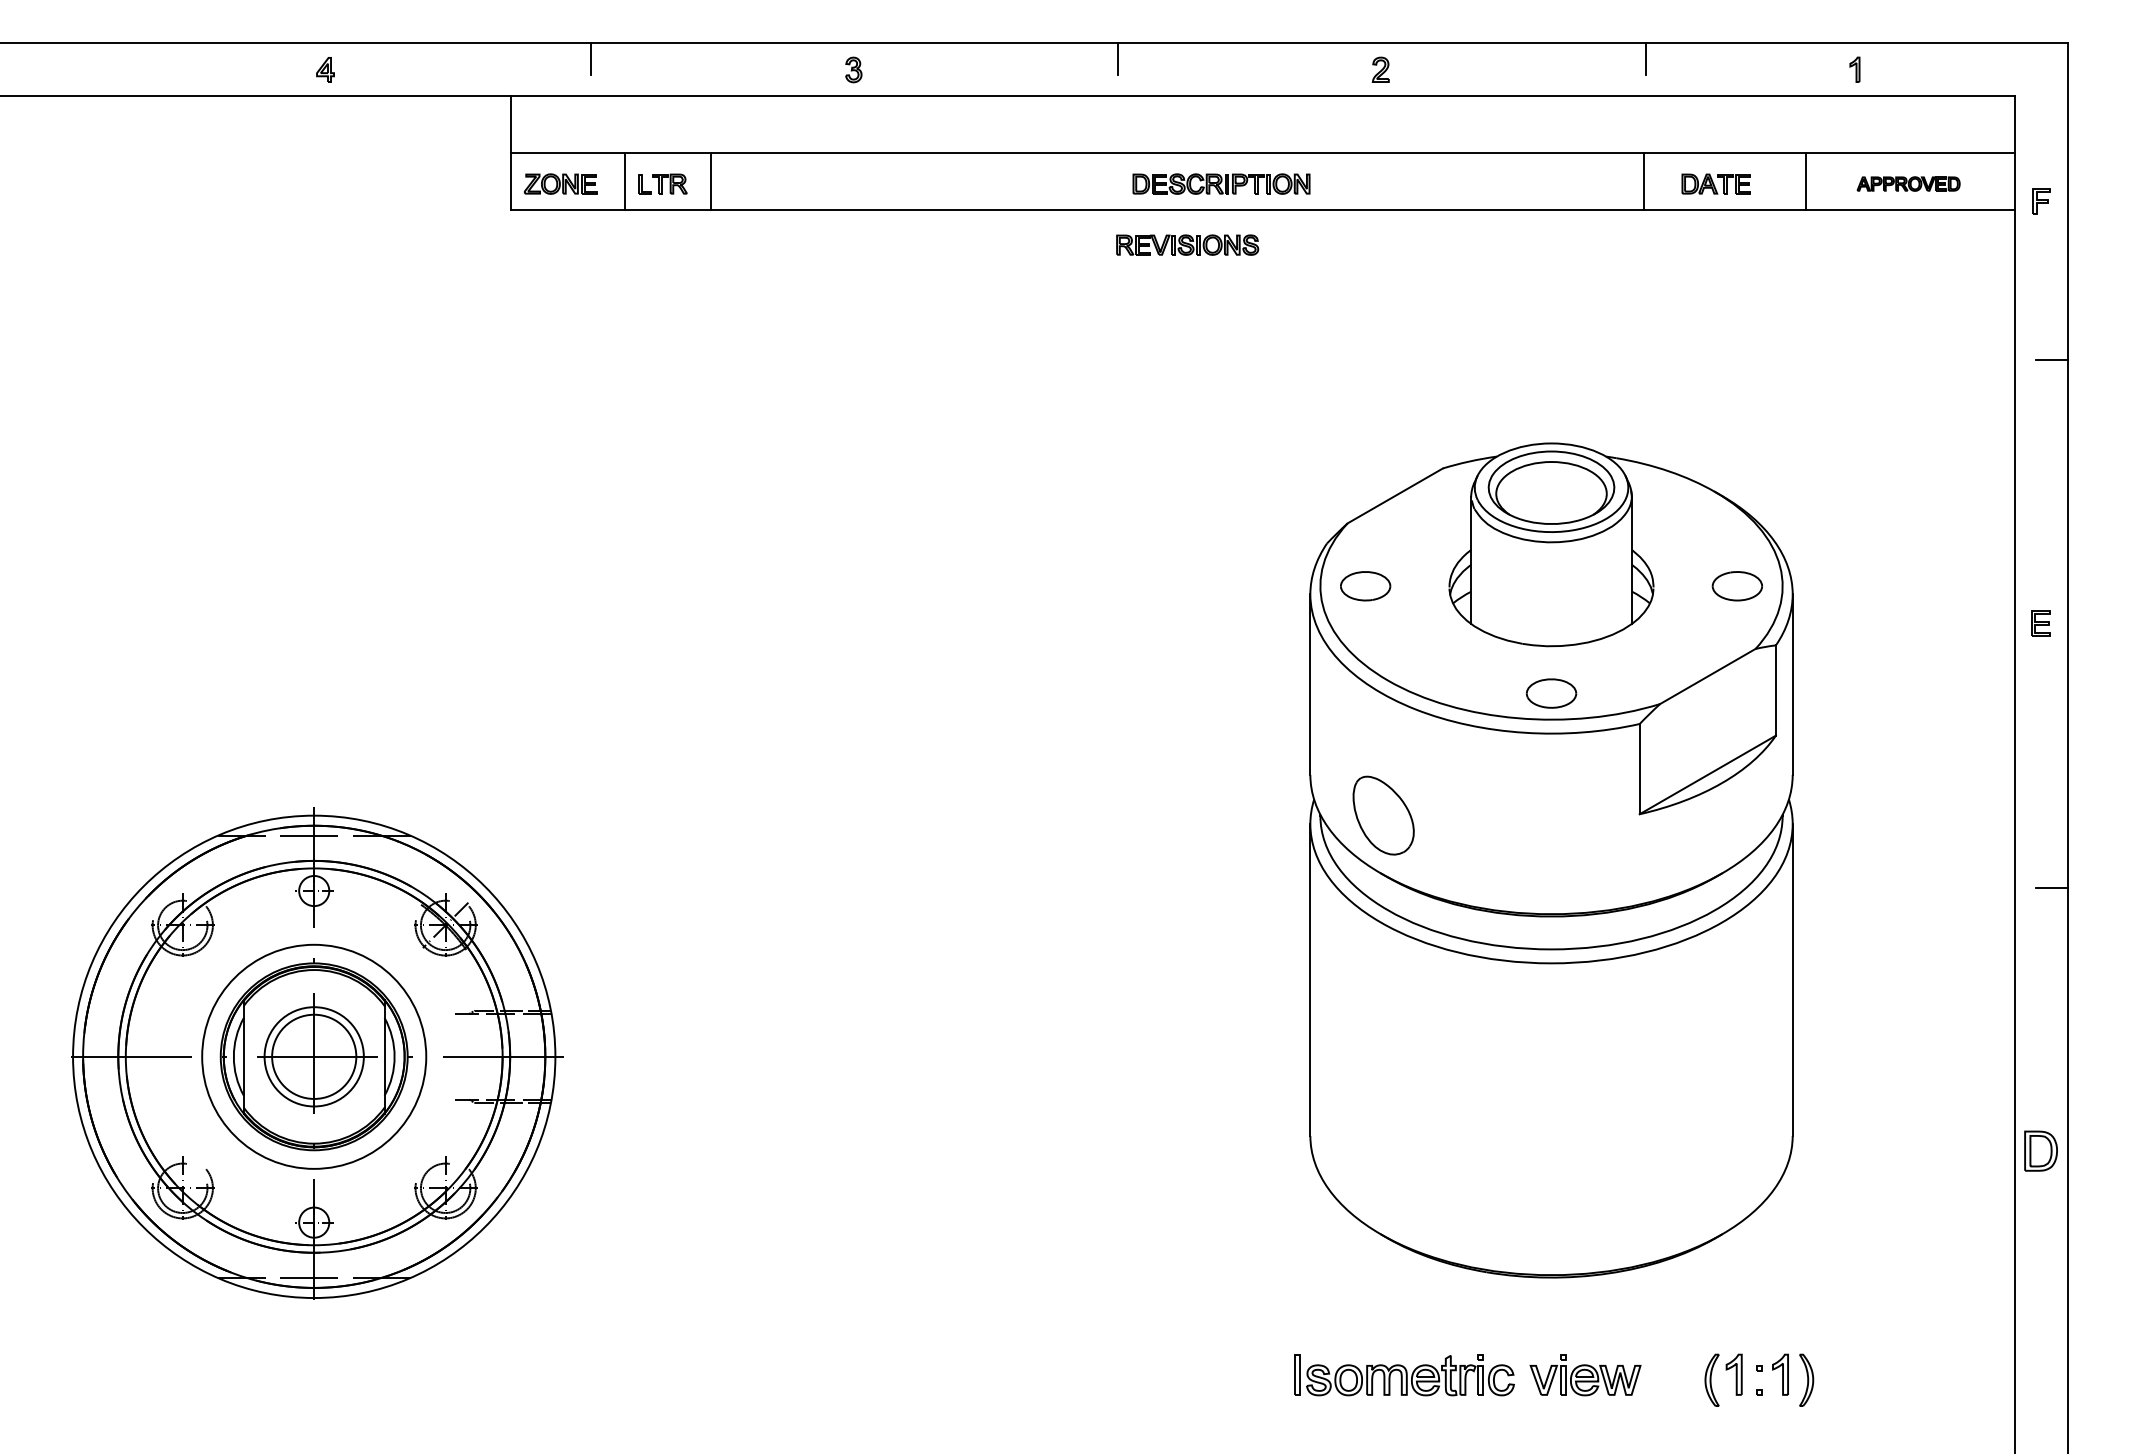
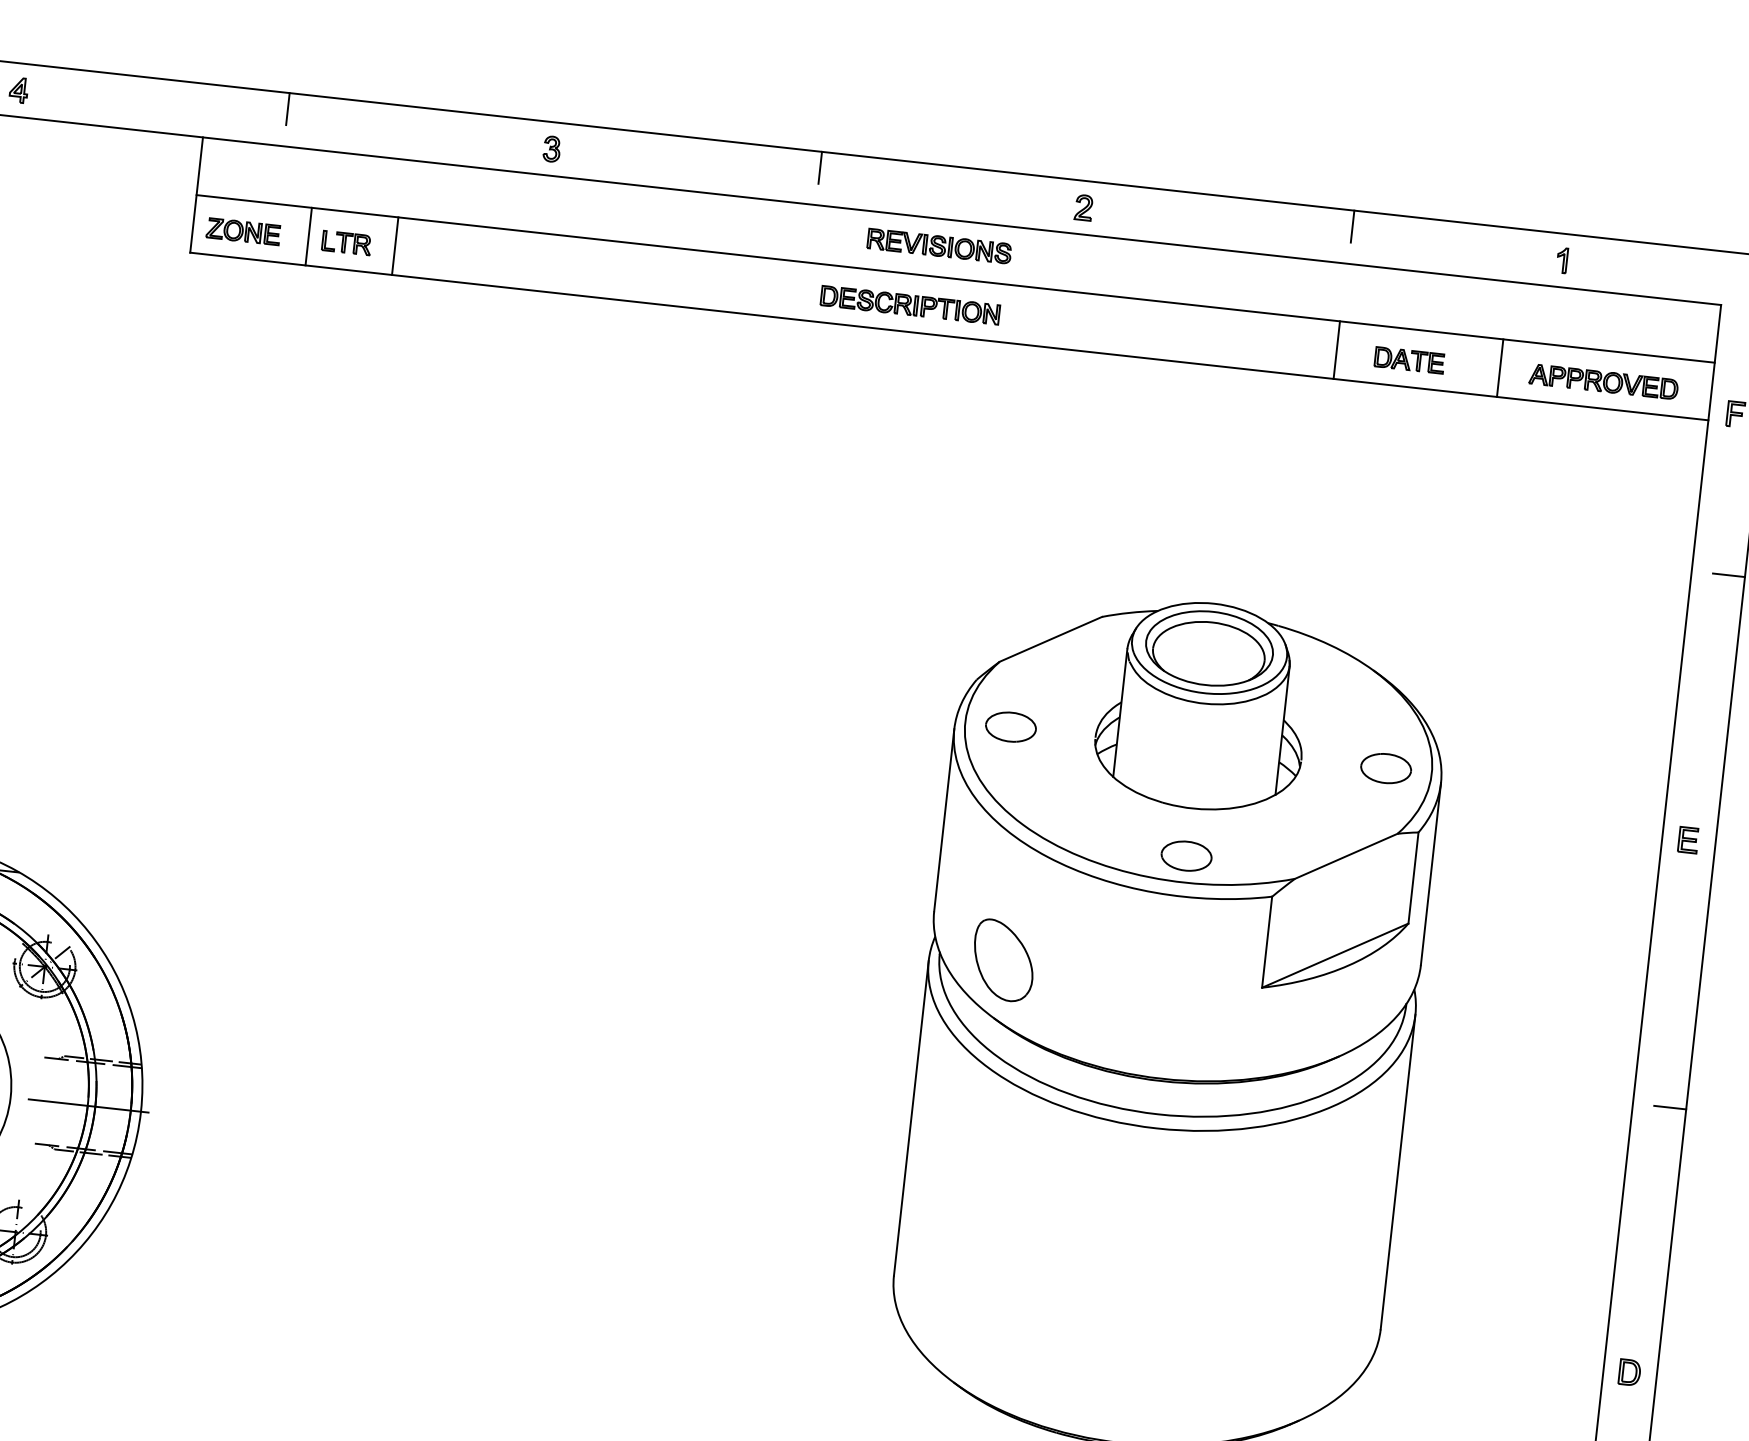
part: (1908, 183) -> (1603, 381), size x1.43
part: (1187, 244) -> (939, 245), moved
part: (2041, 1151) -> (1630, 1372), size x0.62

